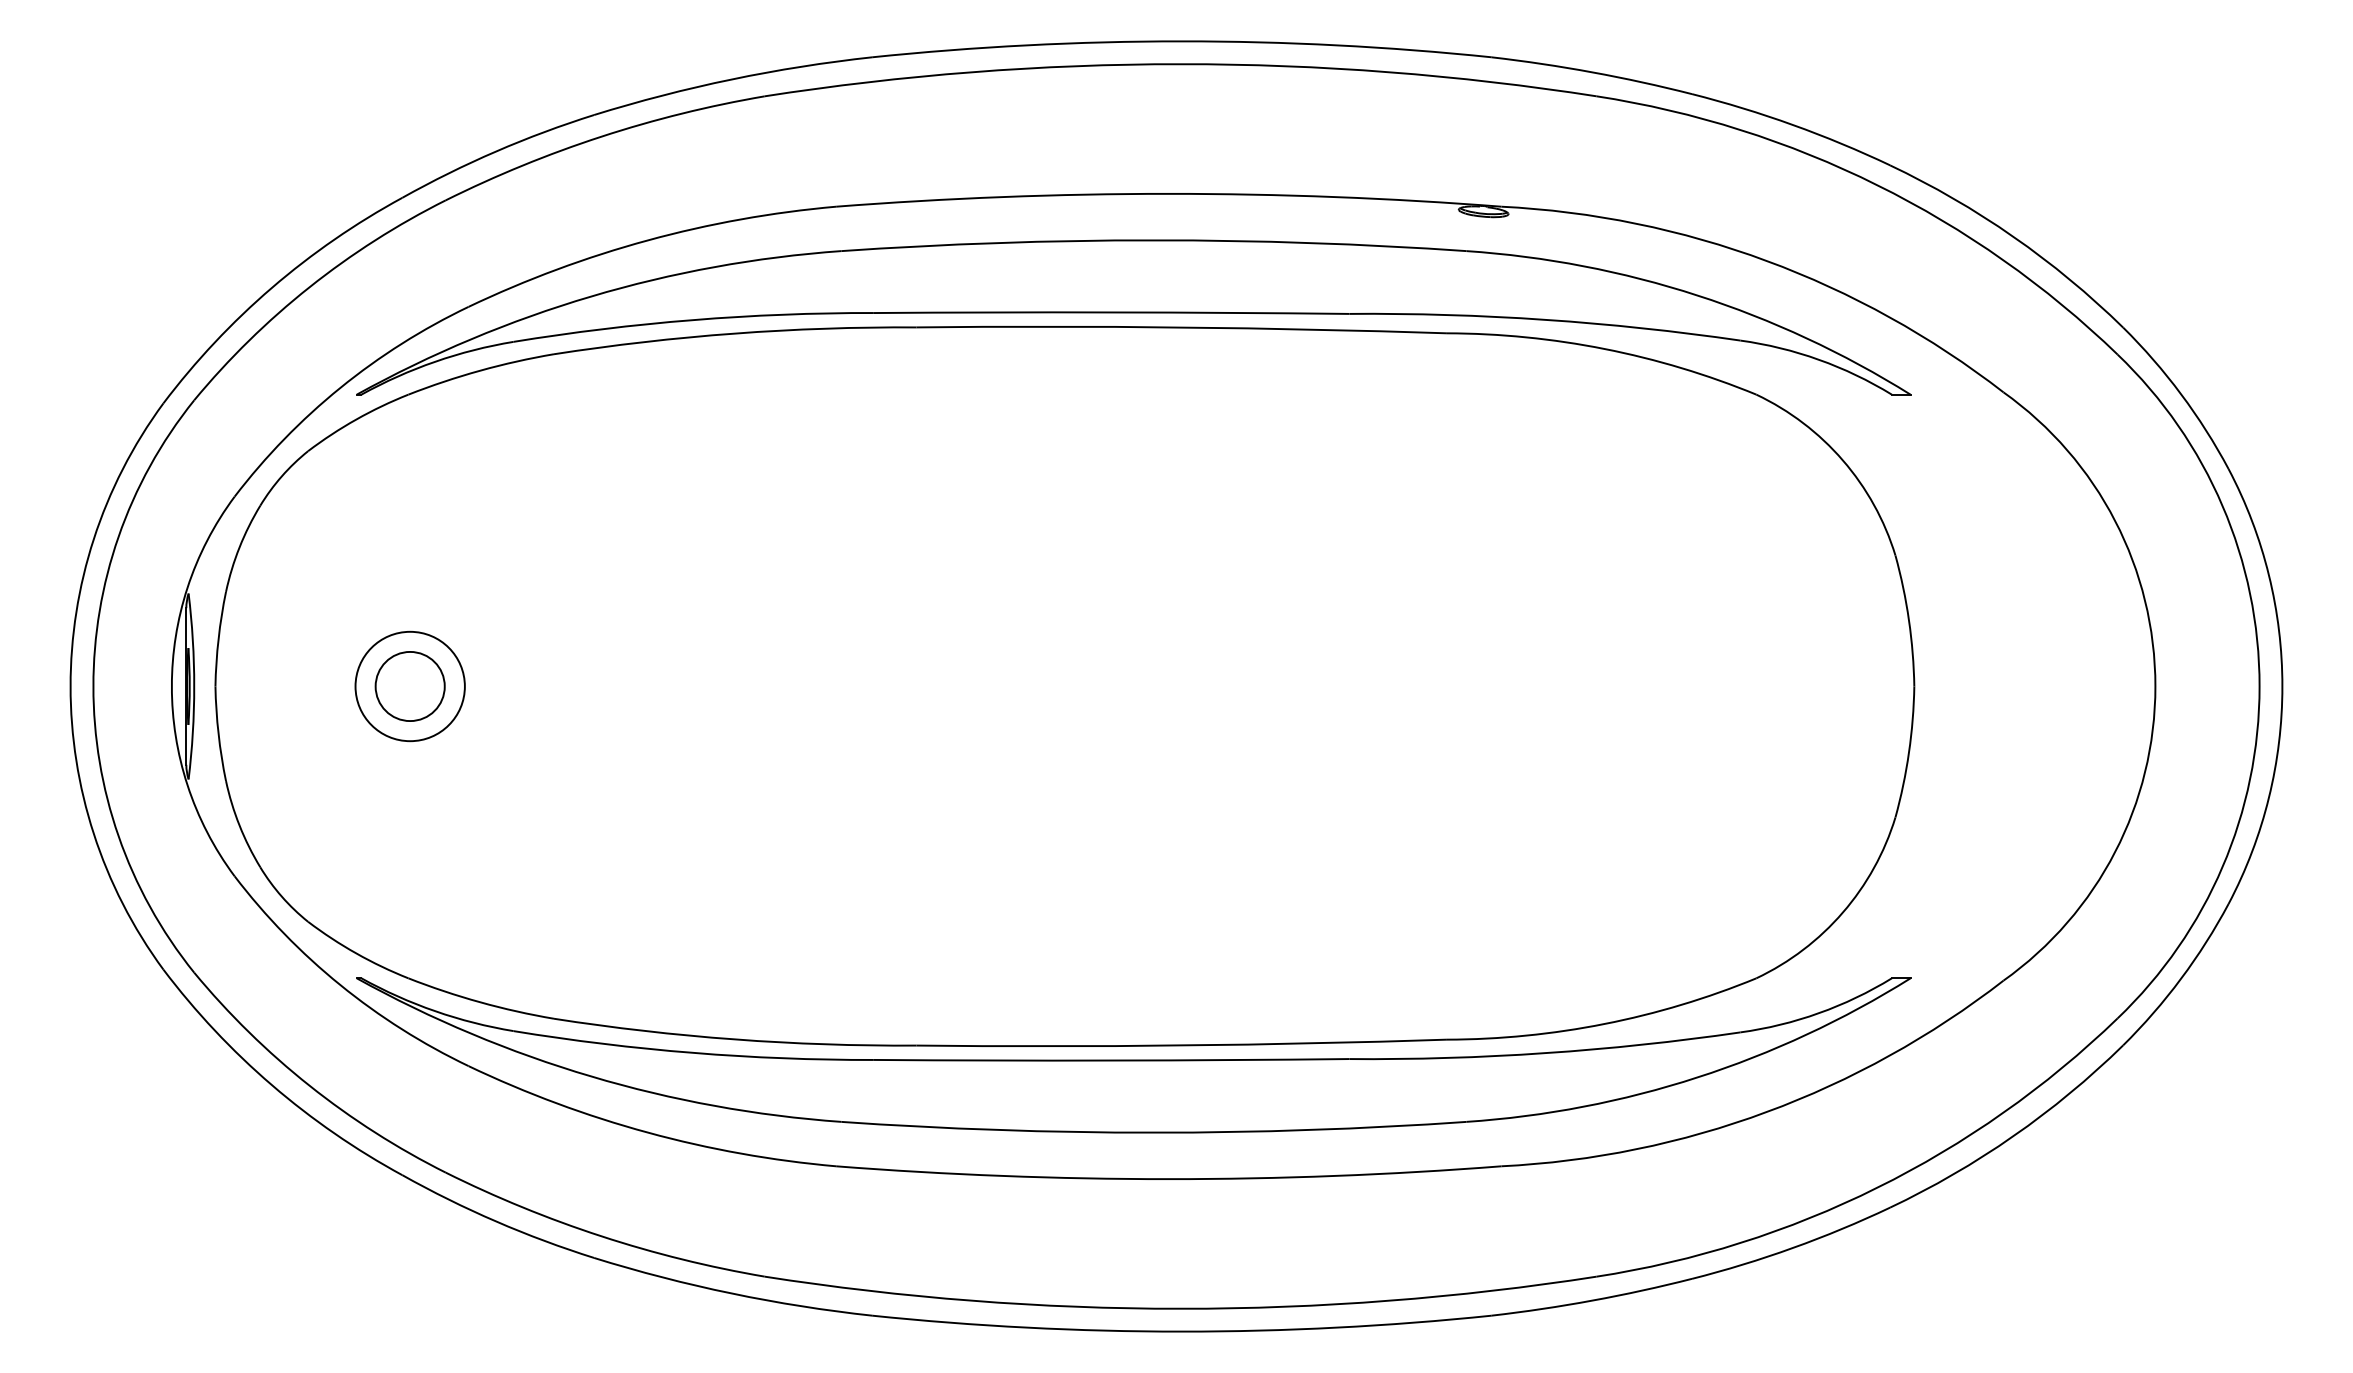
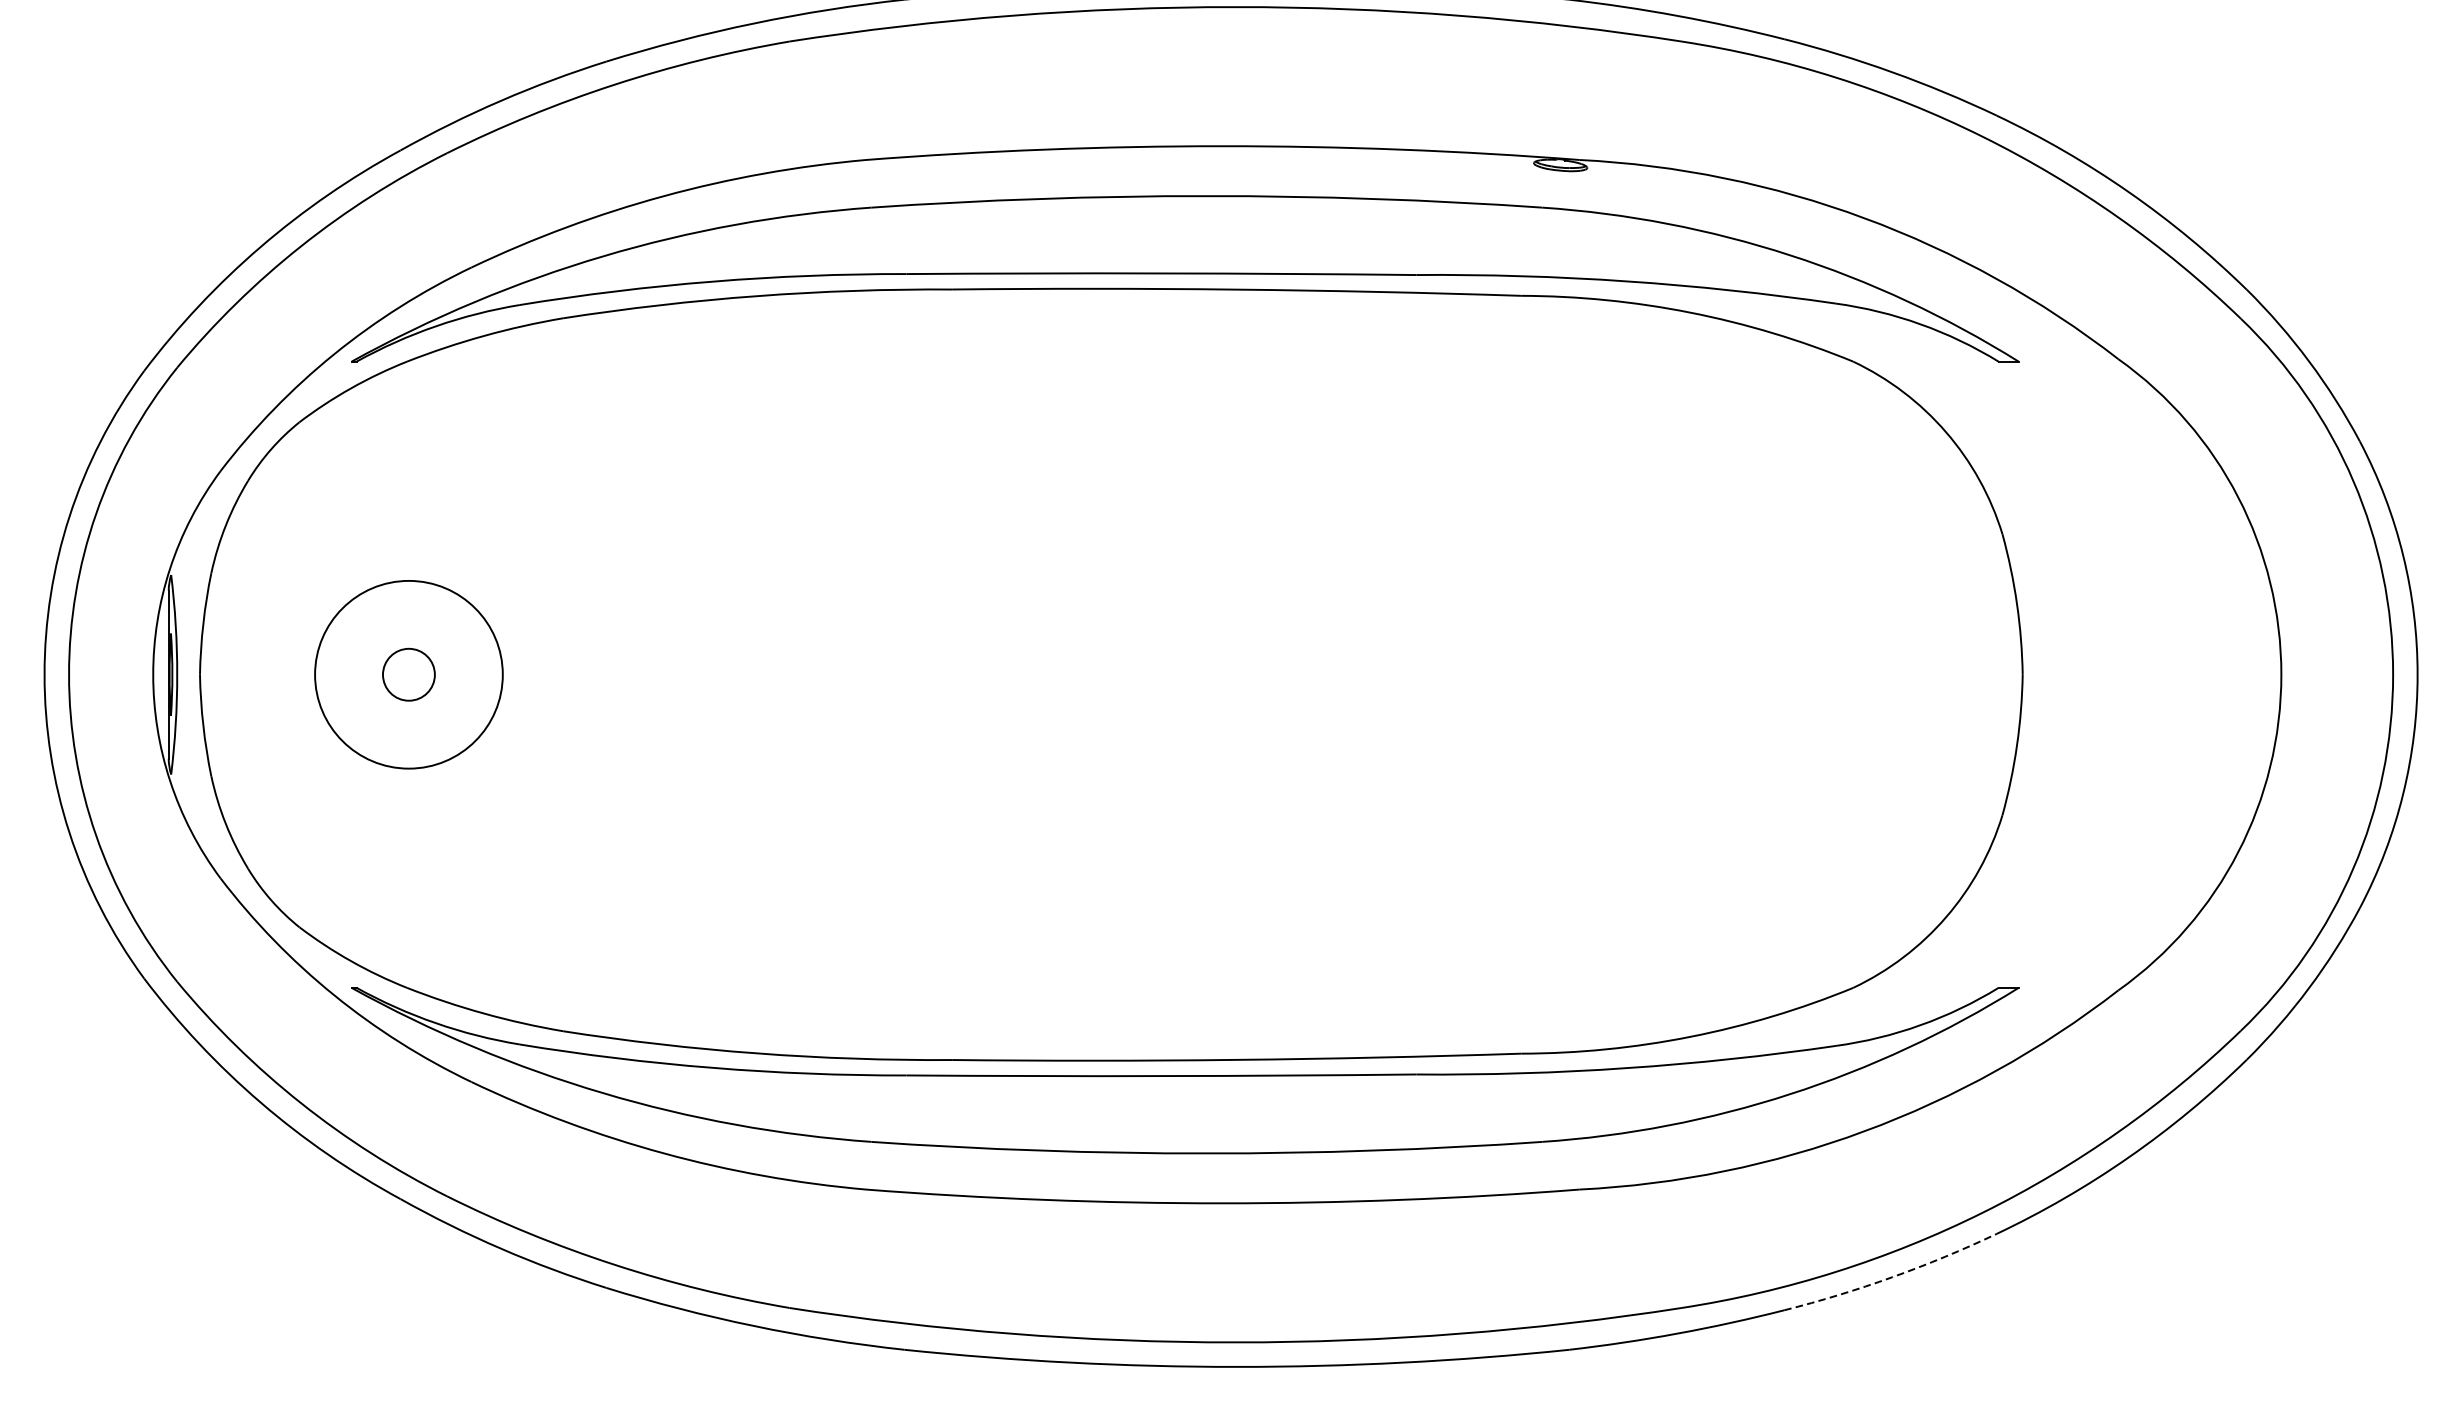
circle: (409, 686) -> (408, 674), size x0.7
circle: (409, 686) -> (408, 674), size x1.6
arc: (1792, 1248) -> (1892, 1277), solid -> dashed

